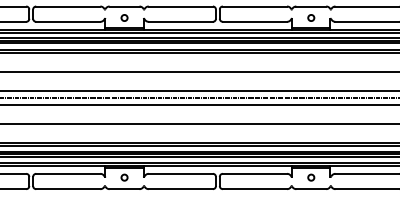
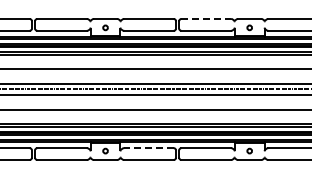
line: (255, 5) -> (206, 18), solid -> dashed
line: (180, 174) -> (148, 148), solid -> dashed

